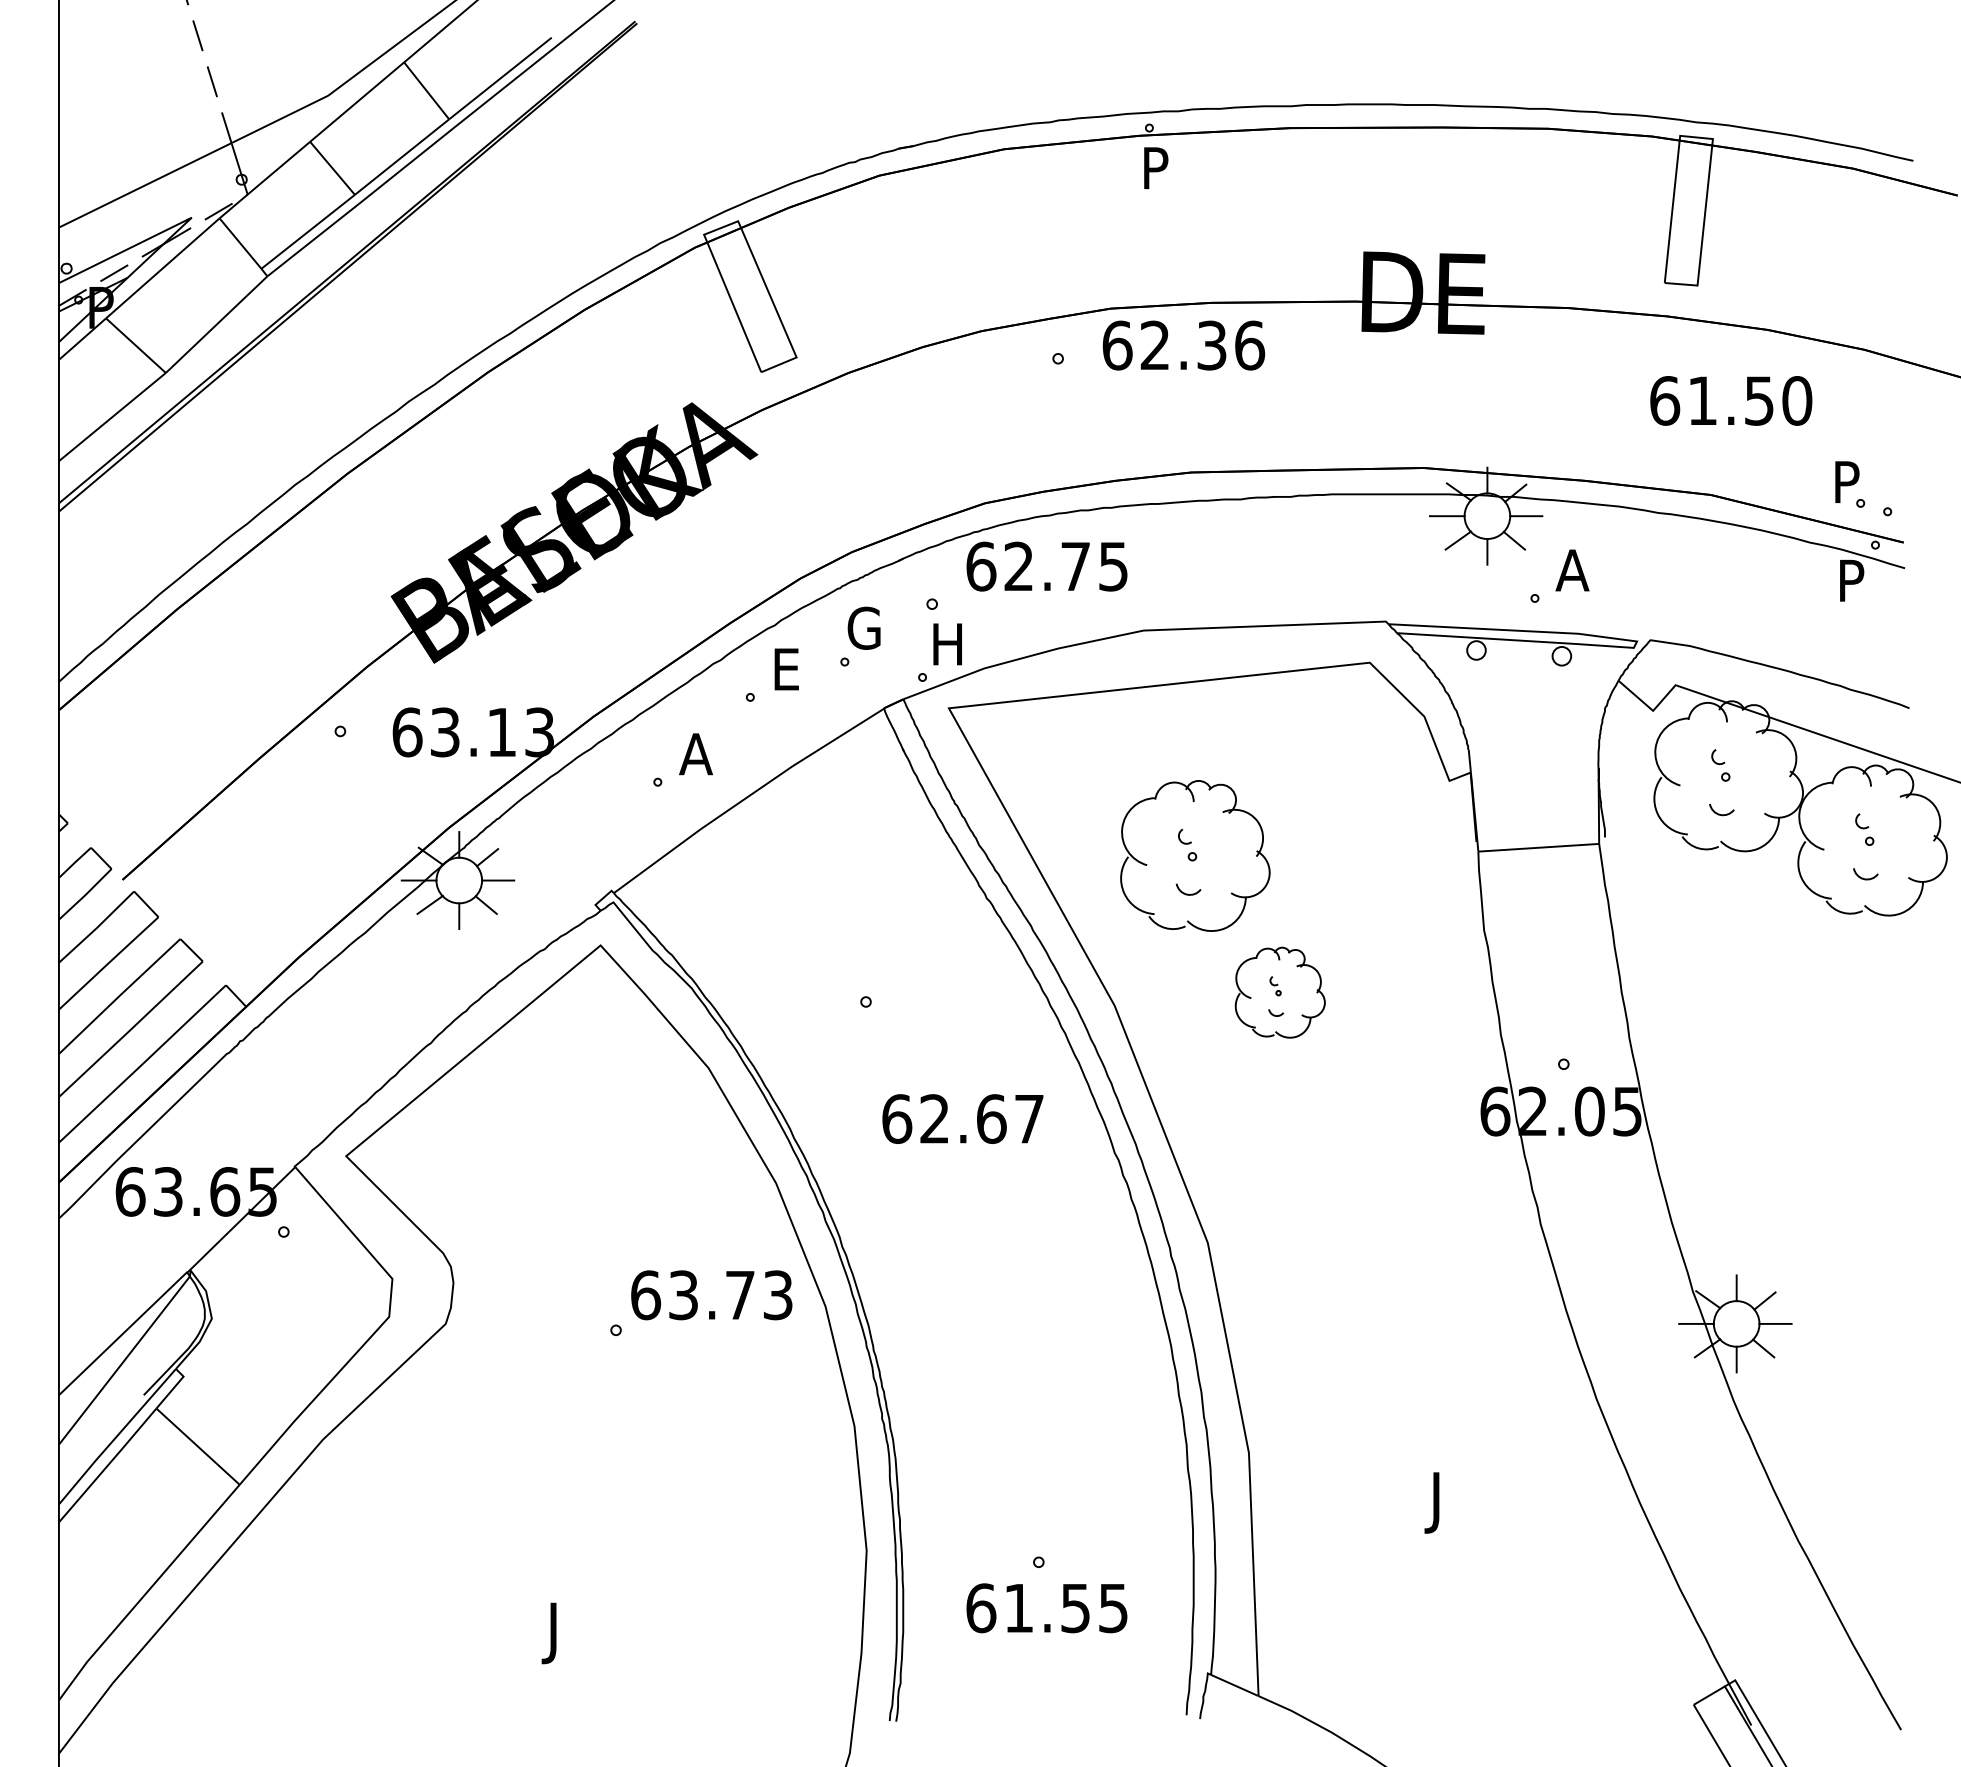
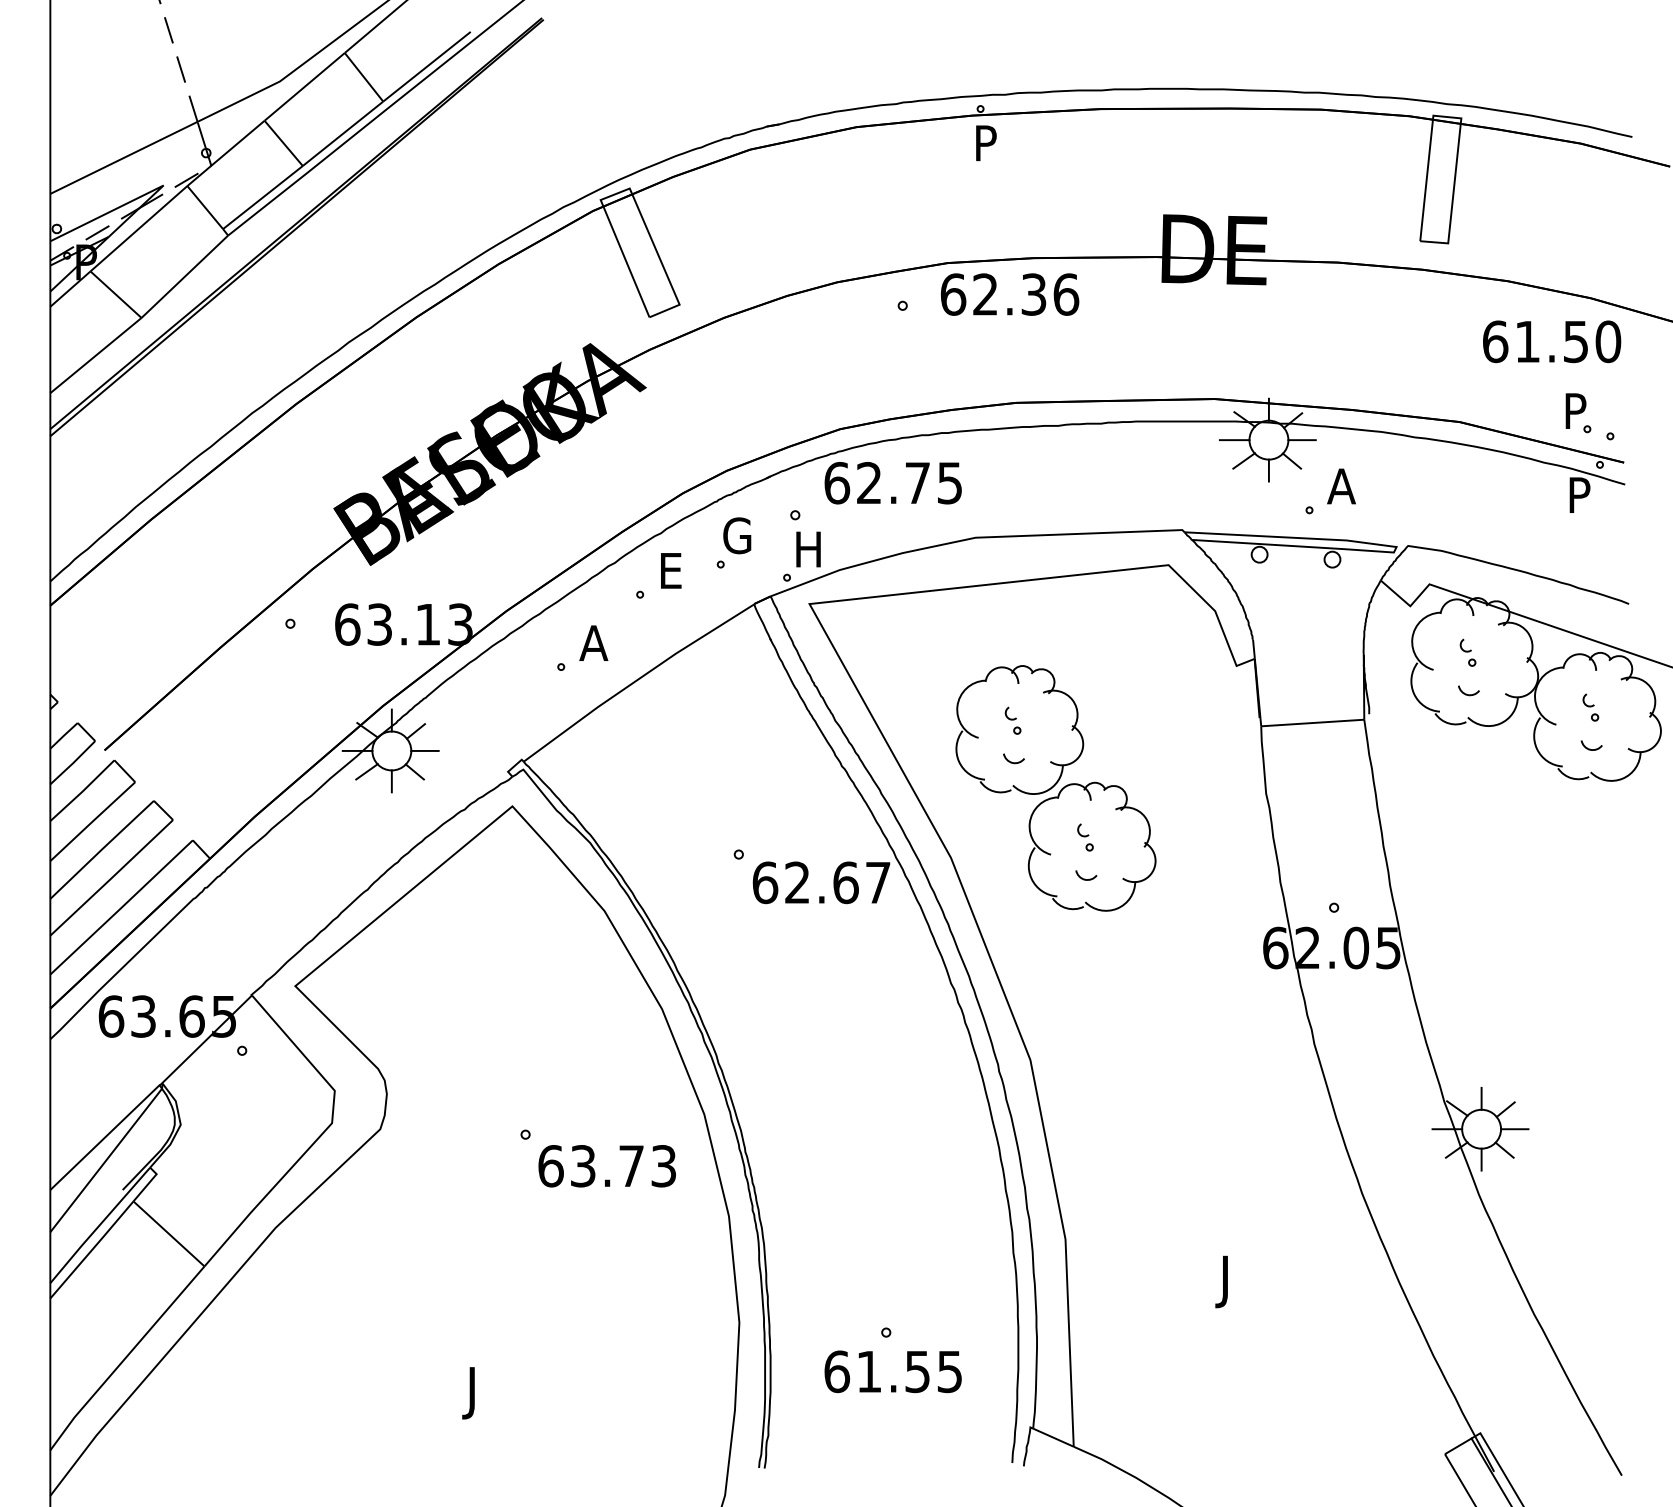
text: (1731, 400) -> (1552, 341), moved
part: (1280, 992) -> (1092, 846), size x1.67
text: (962, 1118) -> (821, 882), moved
text: (711, 1295) -> (607, 1166), moved

